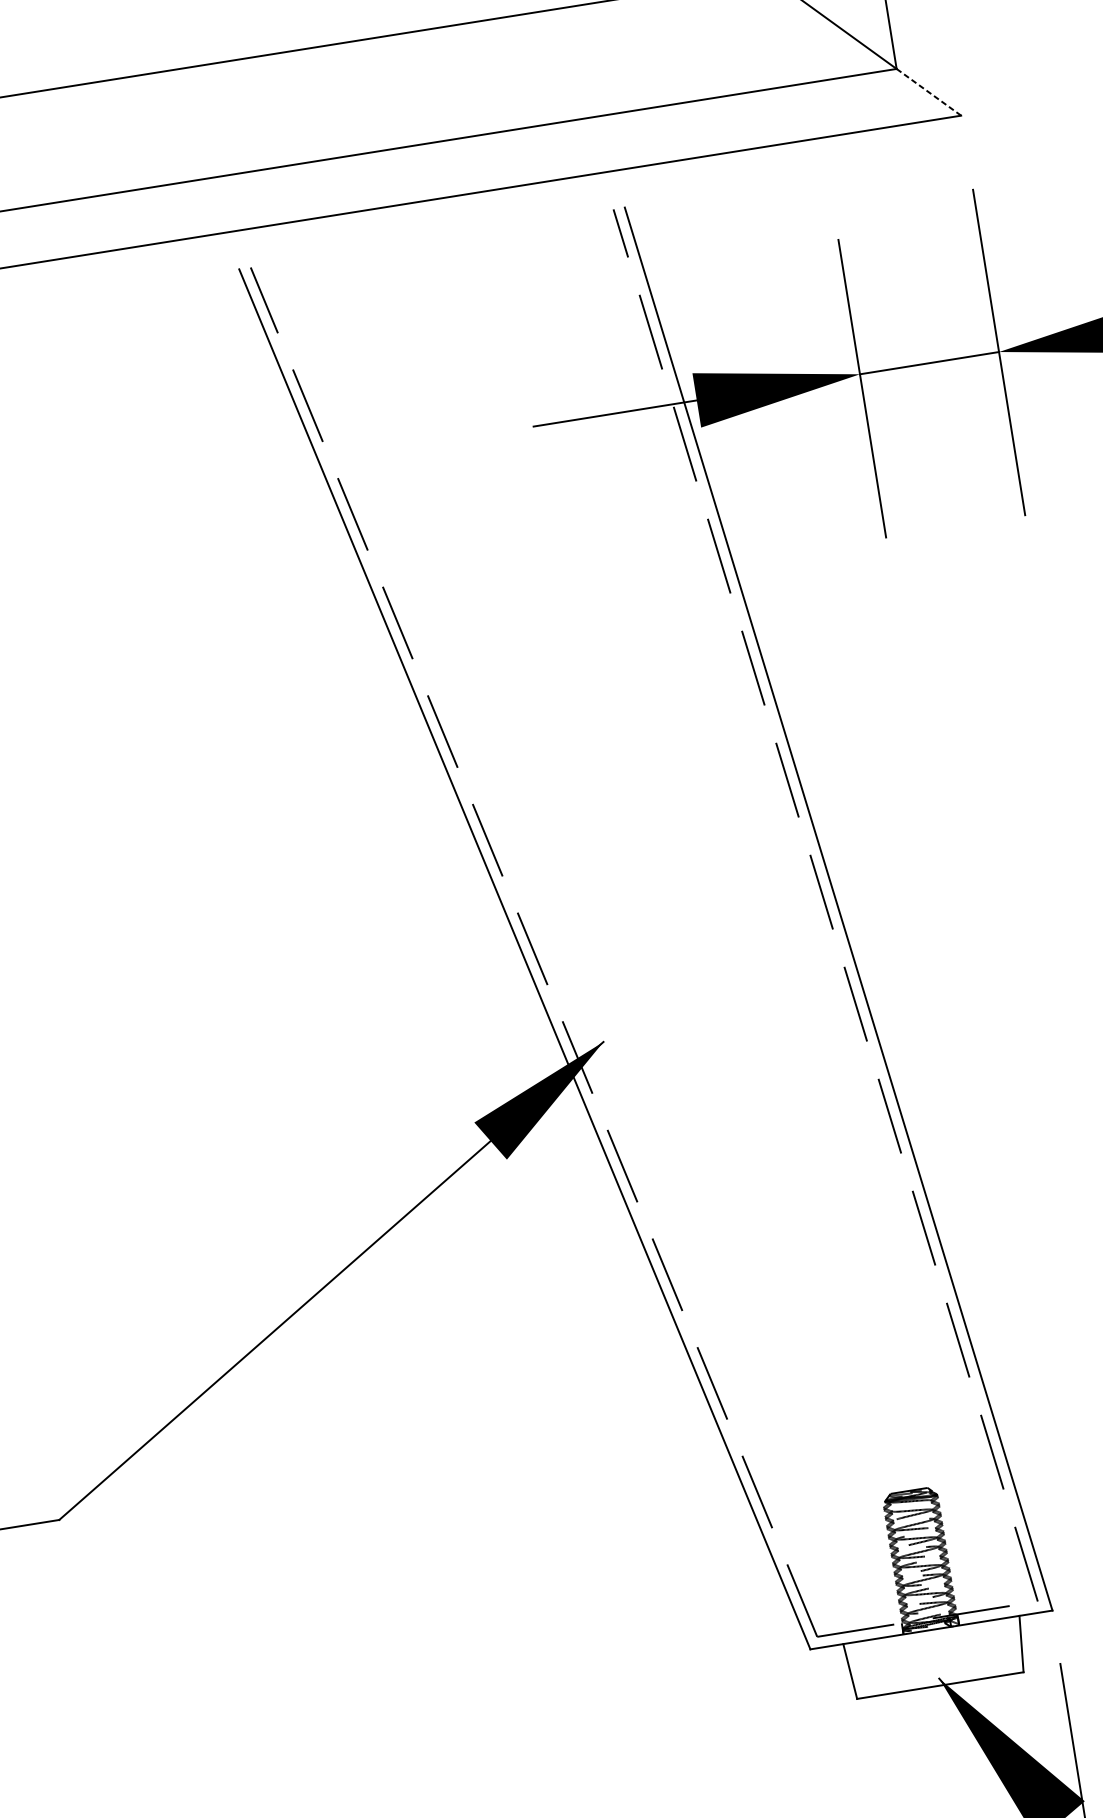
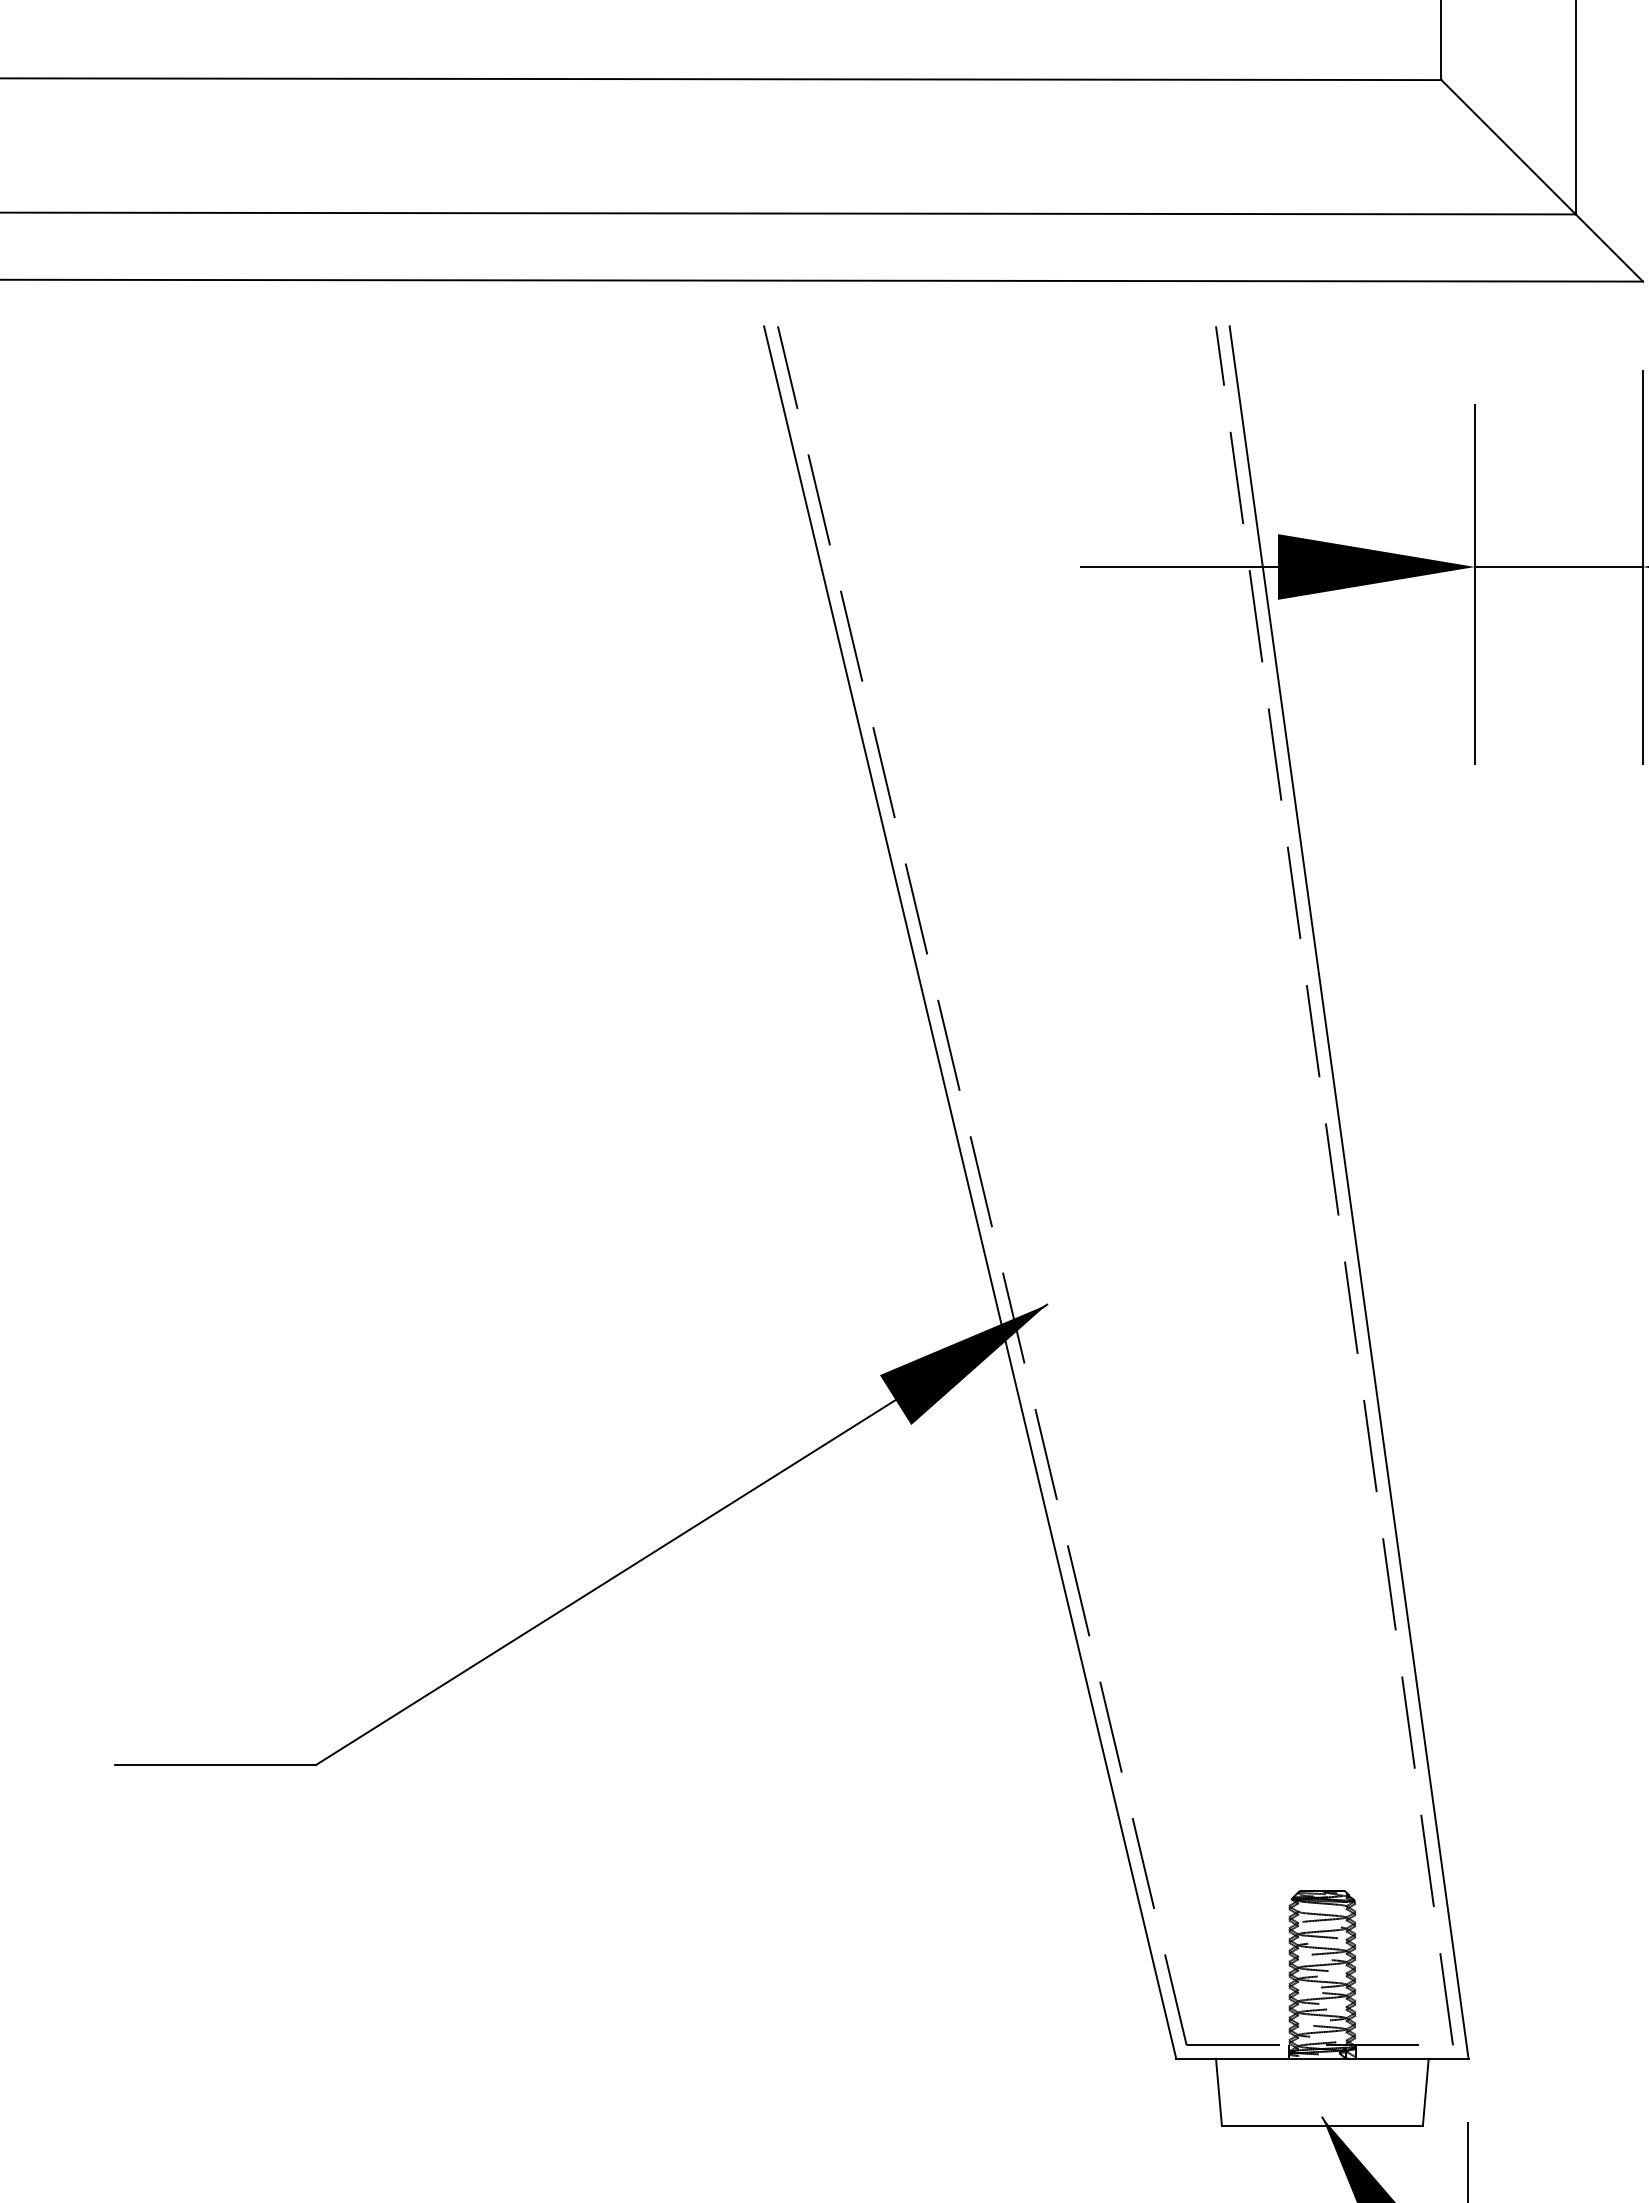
line: (929, 92) -> (1609, 248), dashed -> solid

